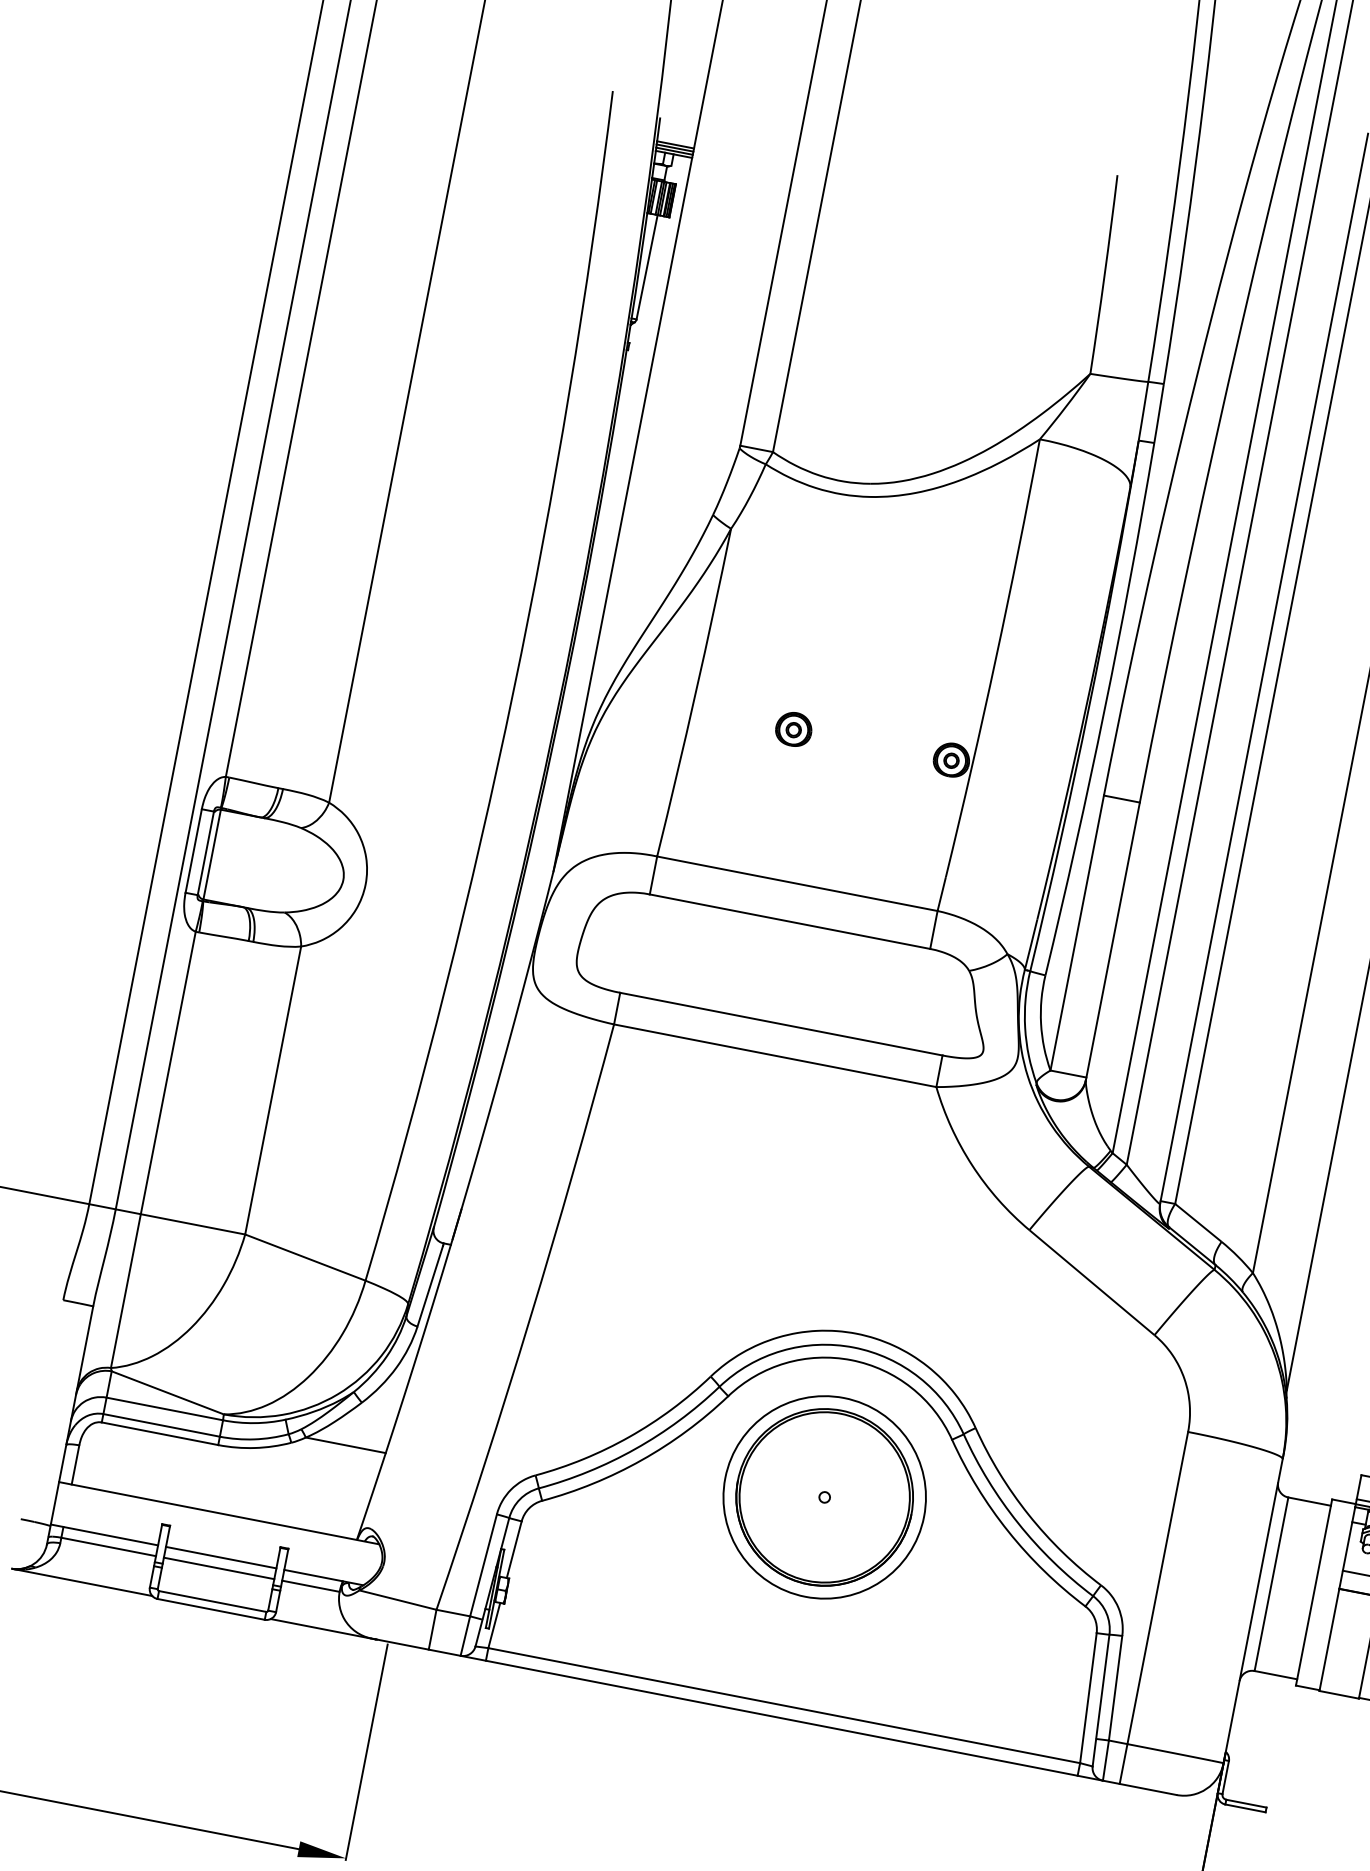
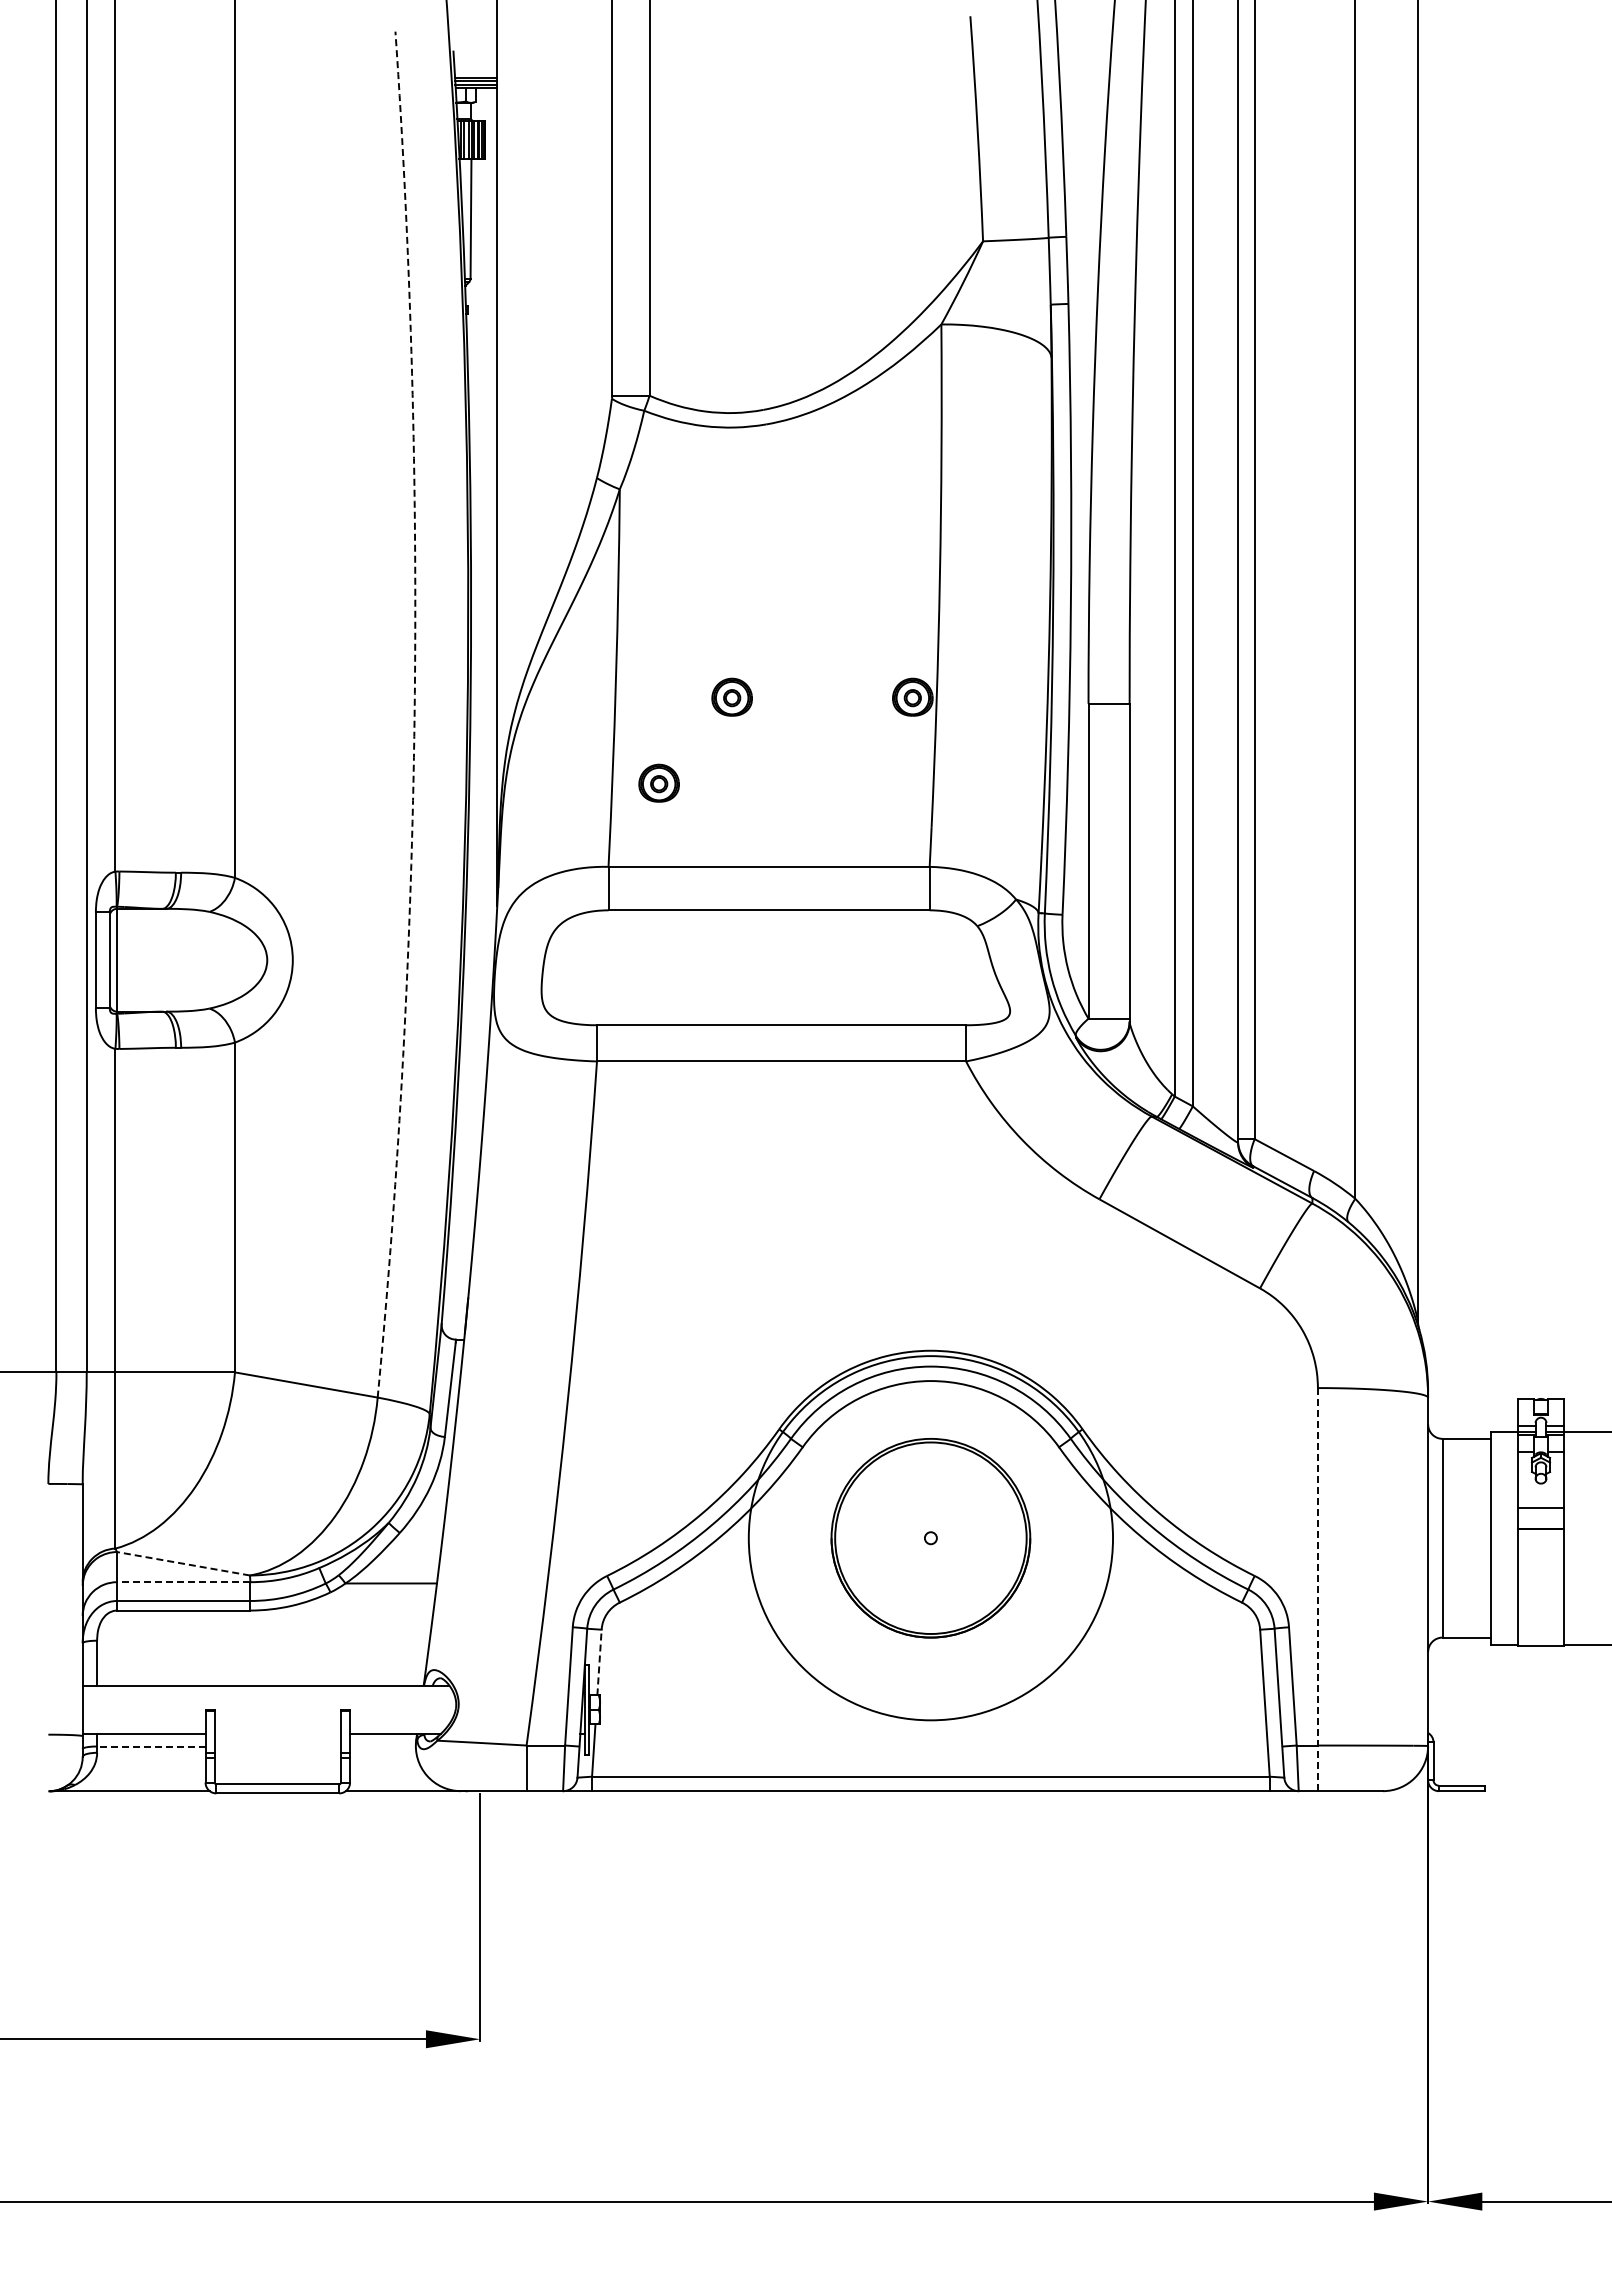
arc: (513, 690) -> (414, 714), solid -> dashed
part: (715, 791) -> (658, 782), added
line: (166, 1392) -> (182, 1563), solid -> dashed
line: (164, 1409) -> (183, 1582), solid -> dashed
circle: (824, 1497) -> (930, 1538), size x1.6
line: (107, 1546) -> (150, 1746), solid -> dashed
line: (514, 1549) -> (599, 1662), solid -> dashed
line: (220, 1557) -> (277, 1734), removed
line: (218, 1568) -> (277, 1746), removed
line: (310, 1586) -> (382, 1746), removed
line: (1153, 1607) -> (1317, 1589), solid -> dashed

